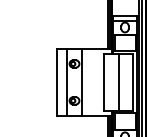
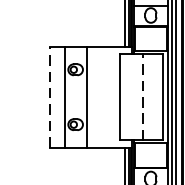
line: (57, 82) -> (50, 97), solid -> dashed
line: (119, 82) -> (142, 97), solid -> dashed

